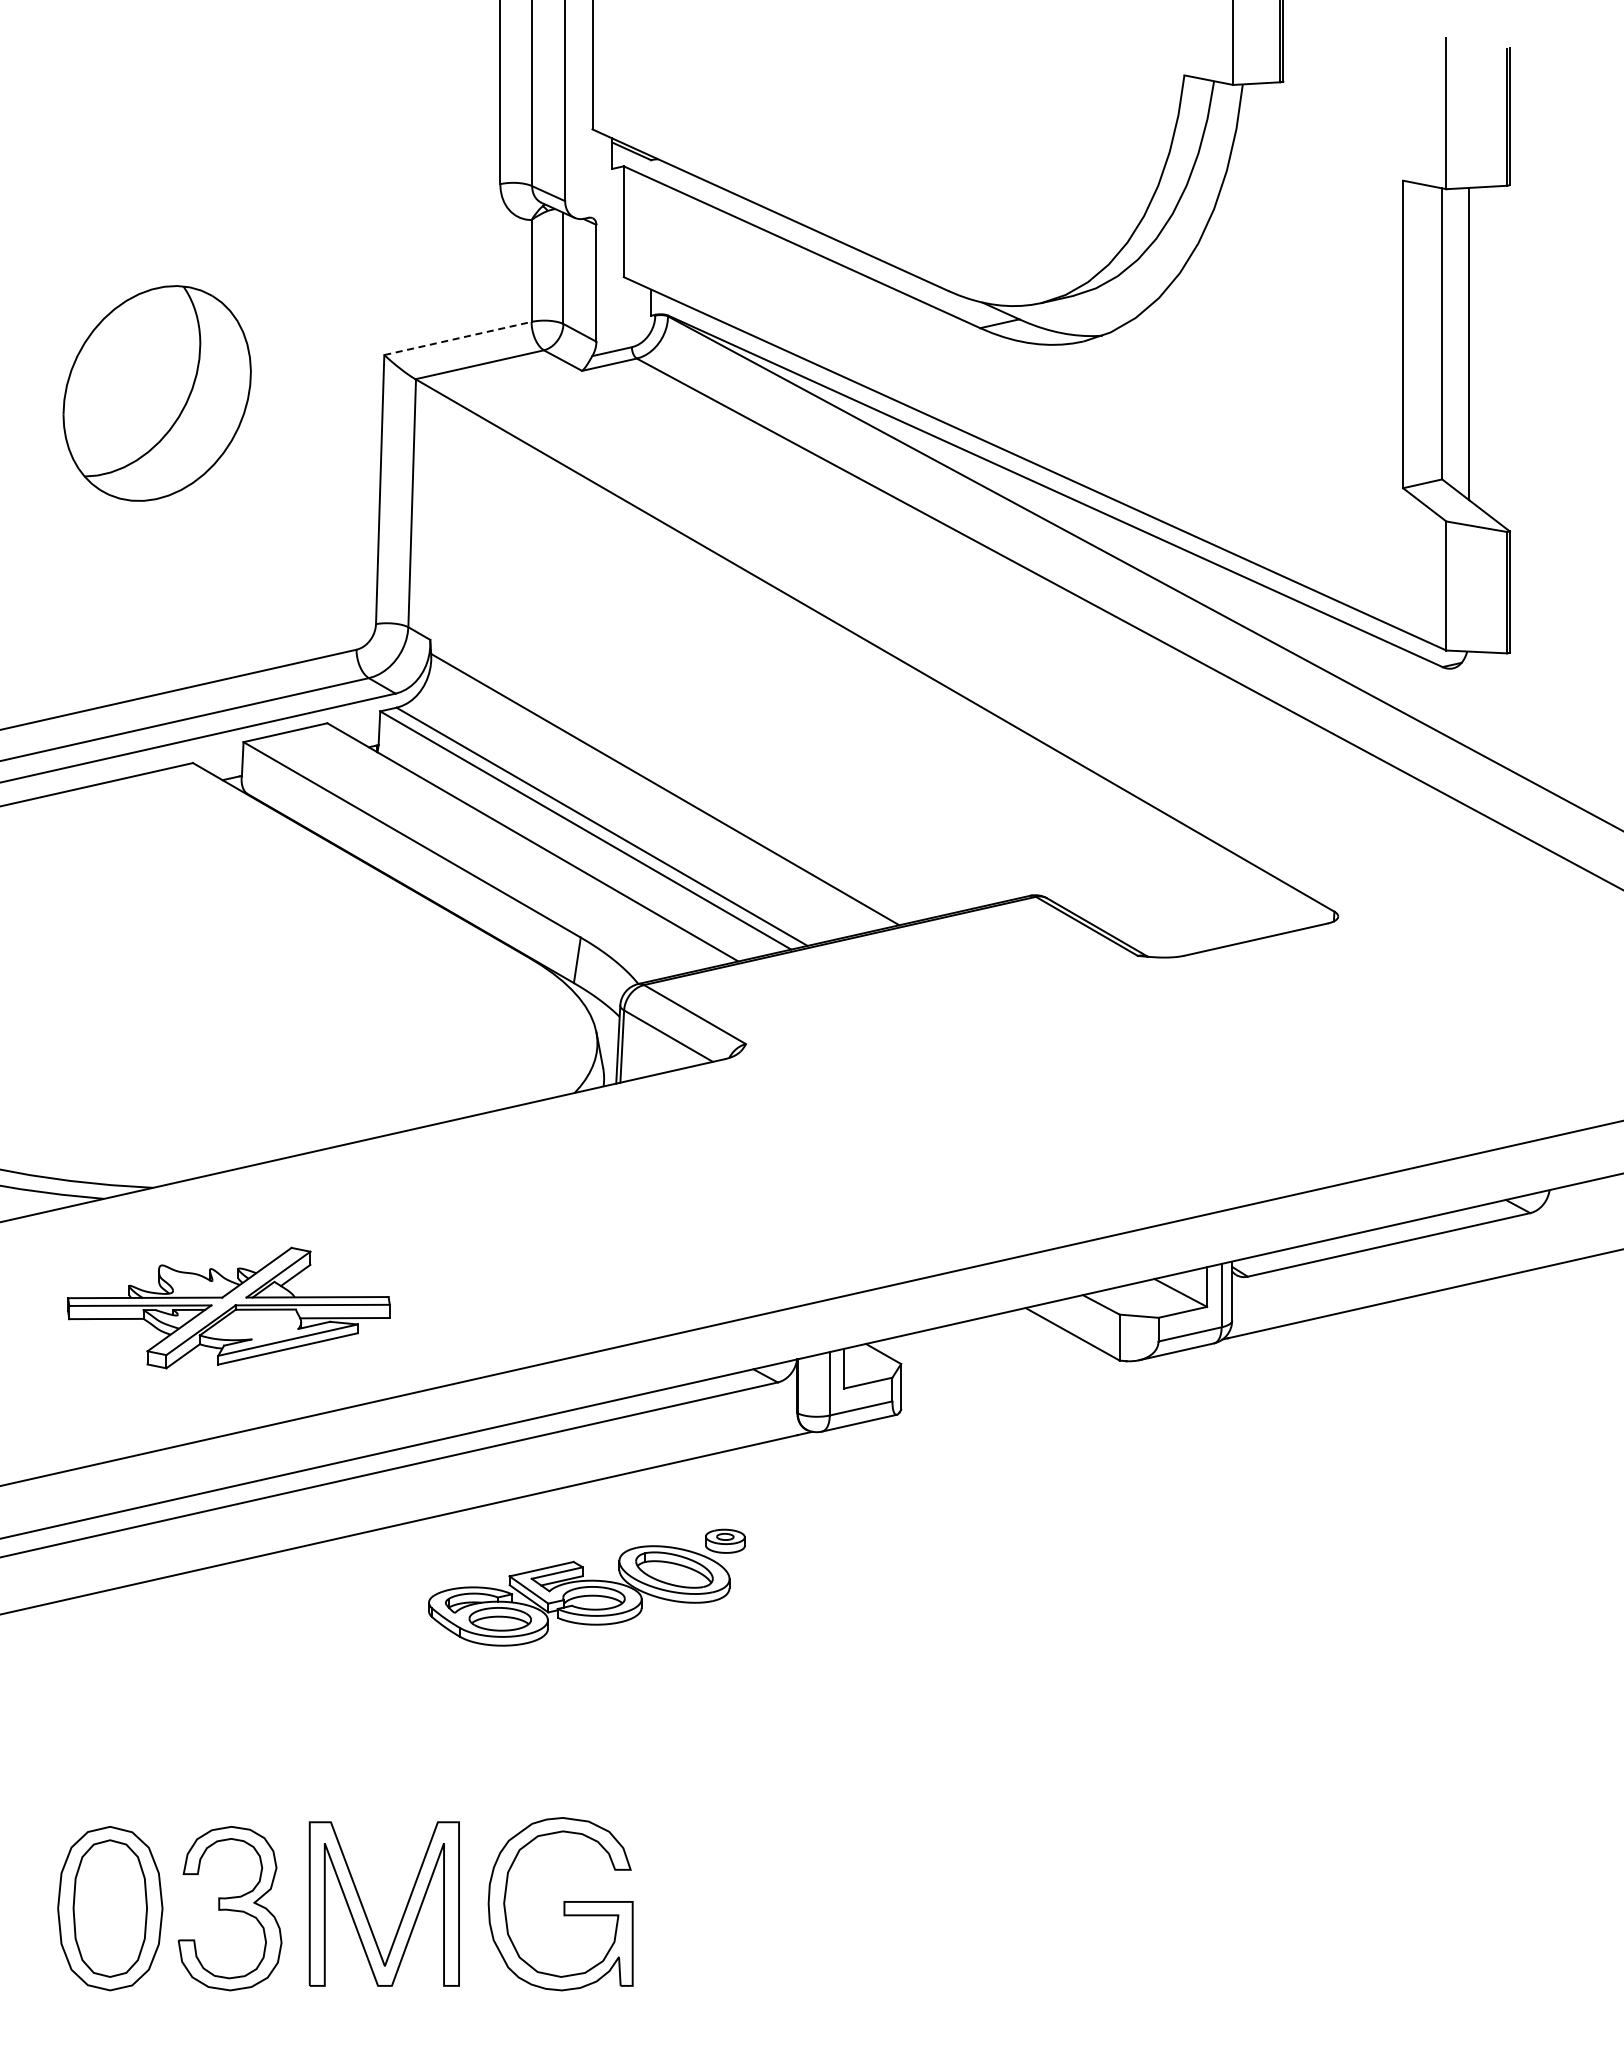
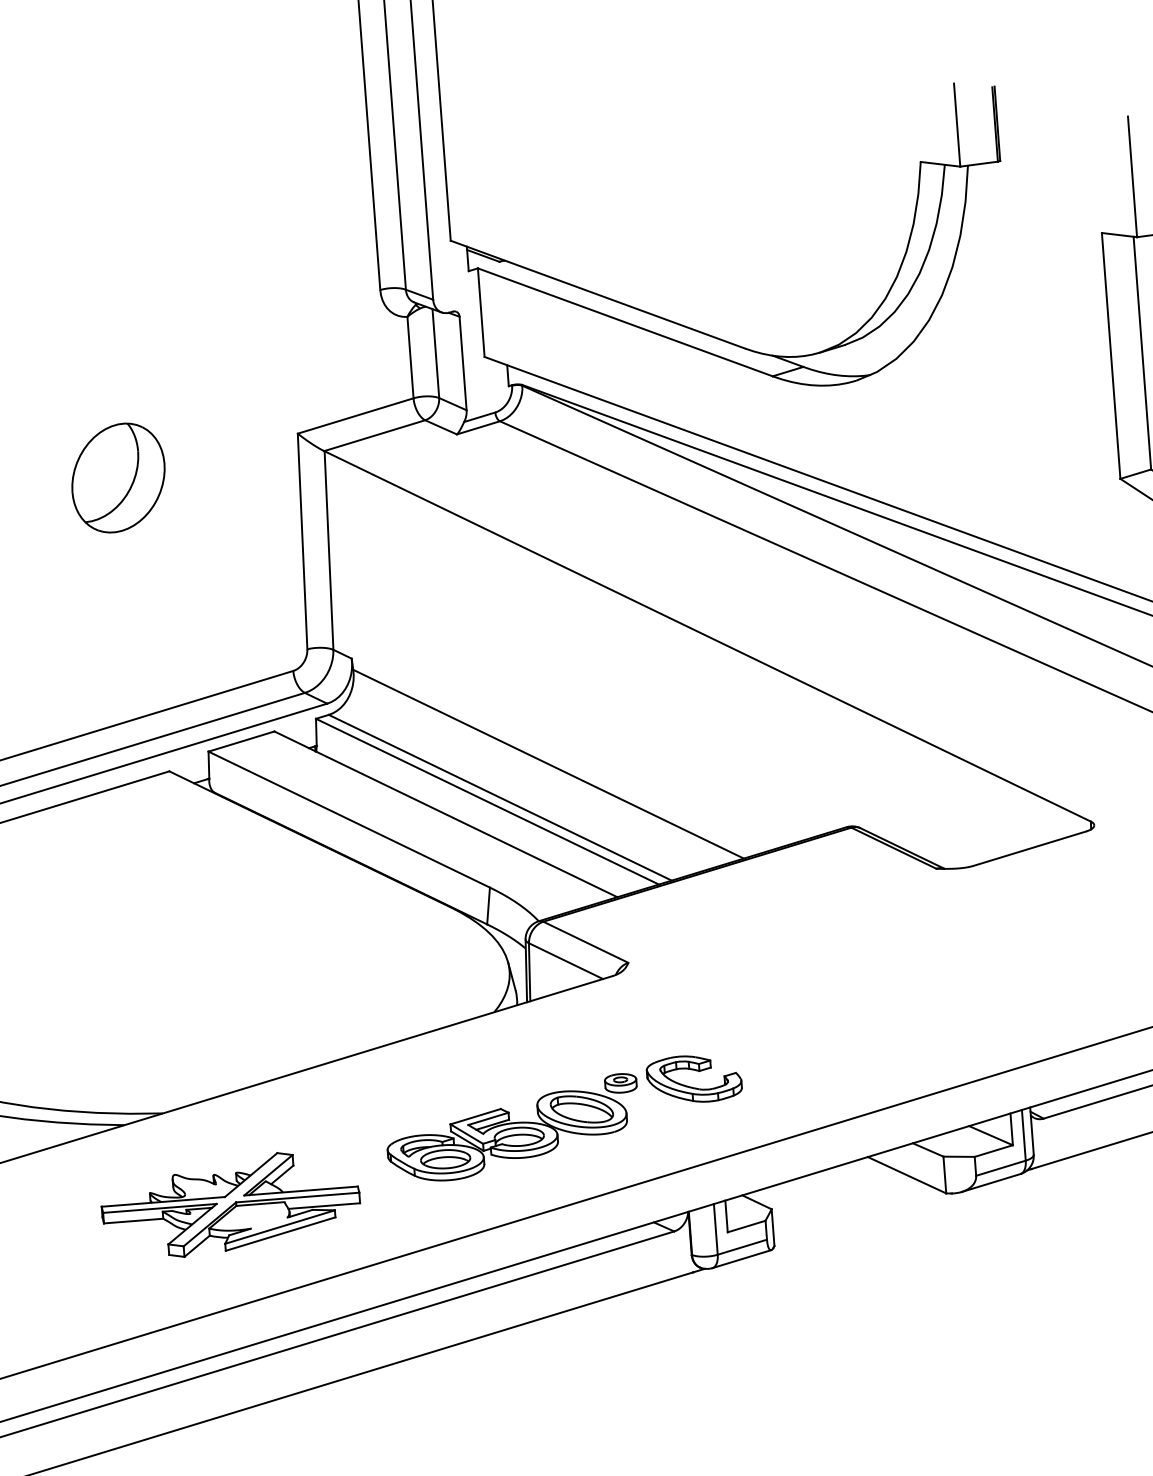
line: (458, 338) -> (356, 415), dashed -> solid
part: (156, 393) -> (117, 478), size x0.62
part: (820, 1185) -> (696, 1071), added
part: (586, 1587) -> (512, 1128), moved

